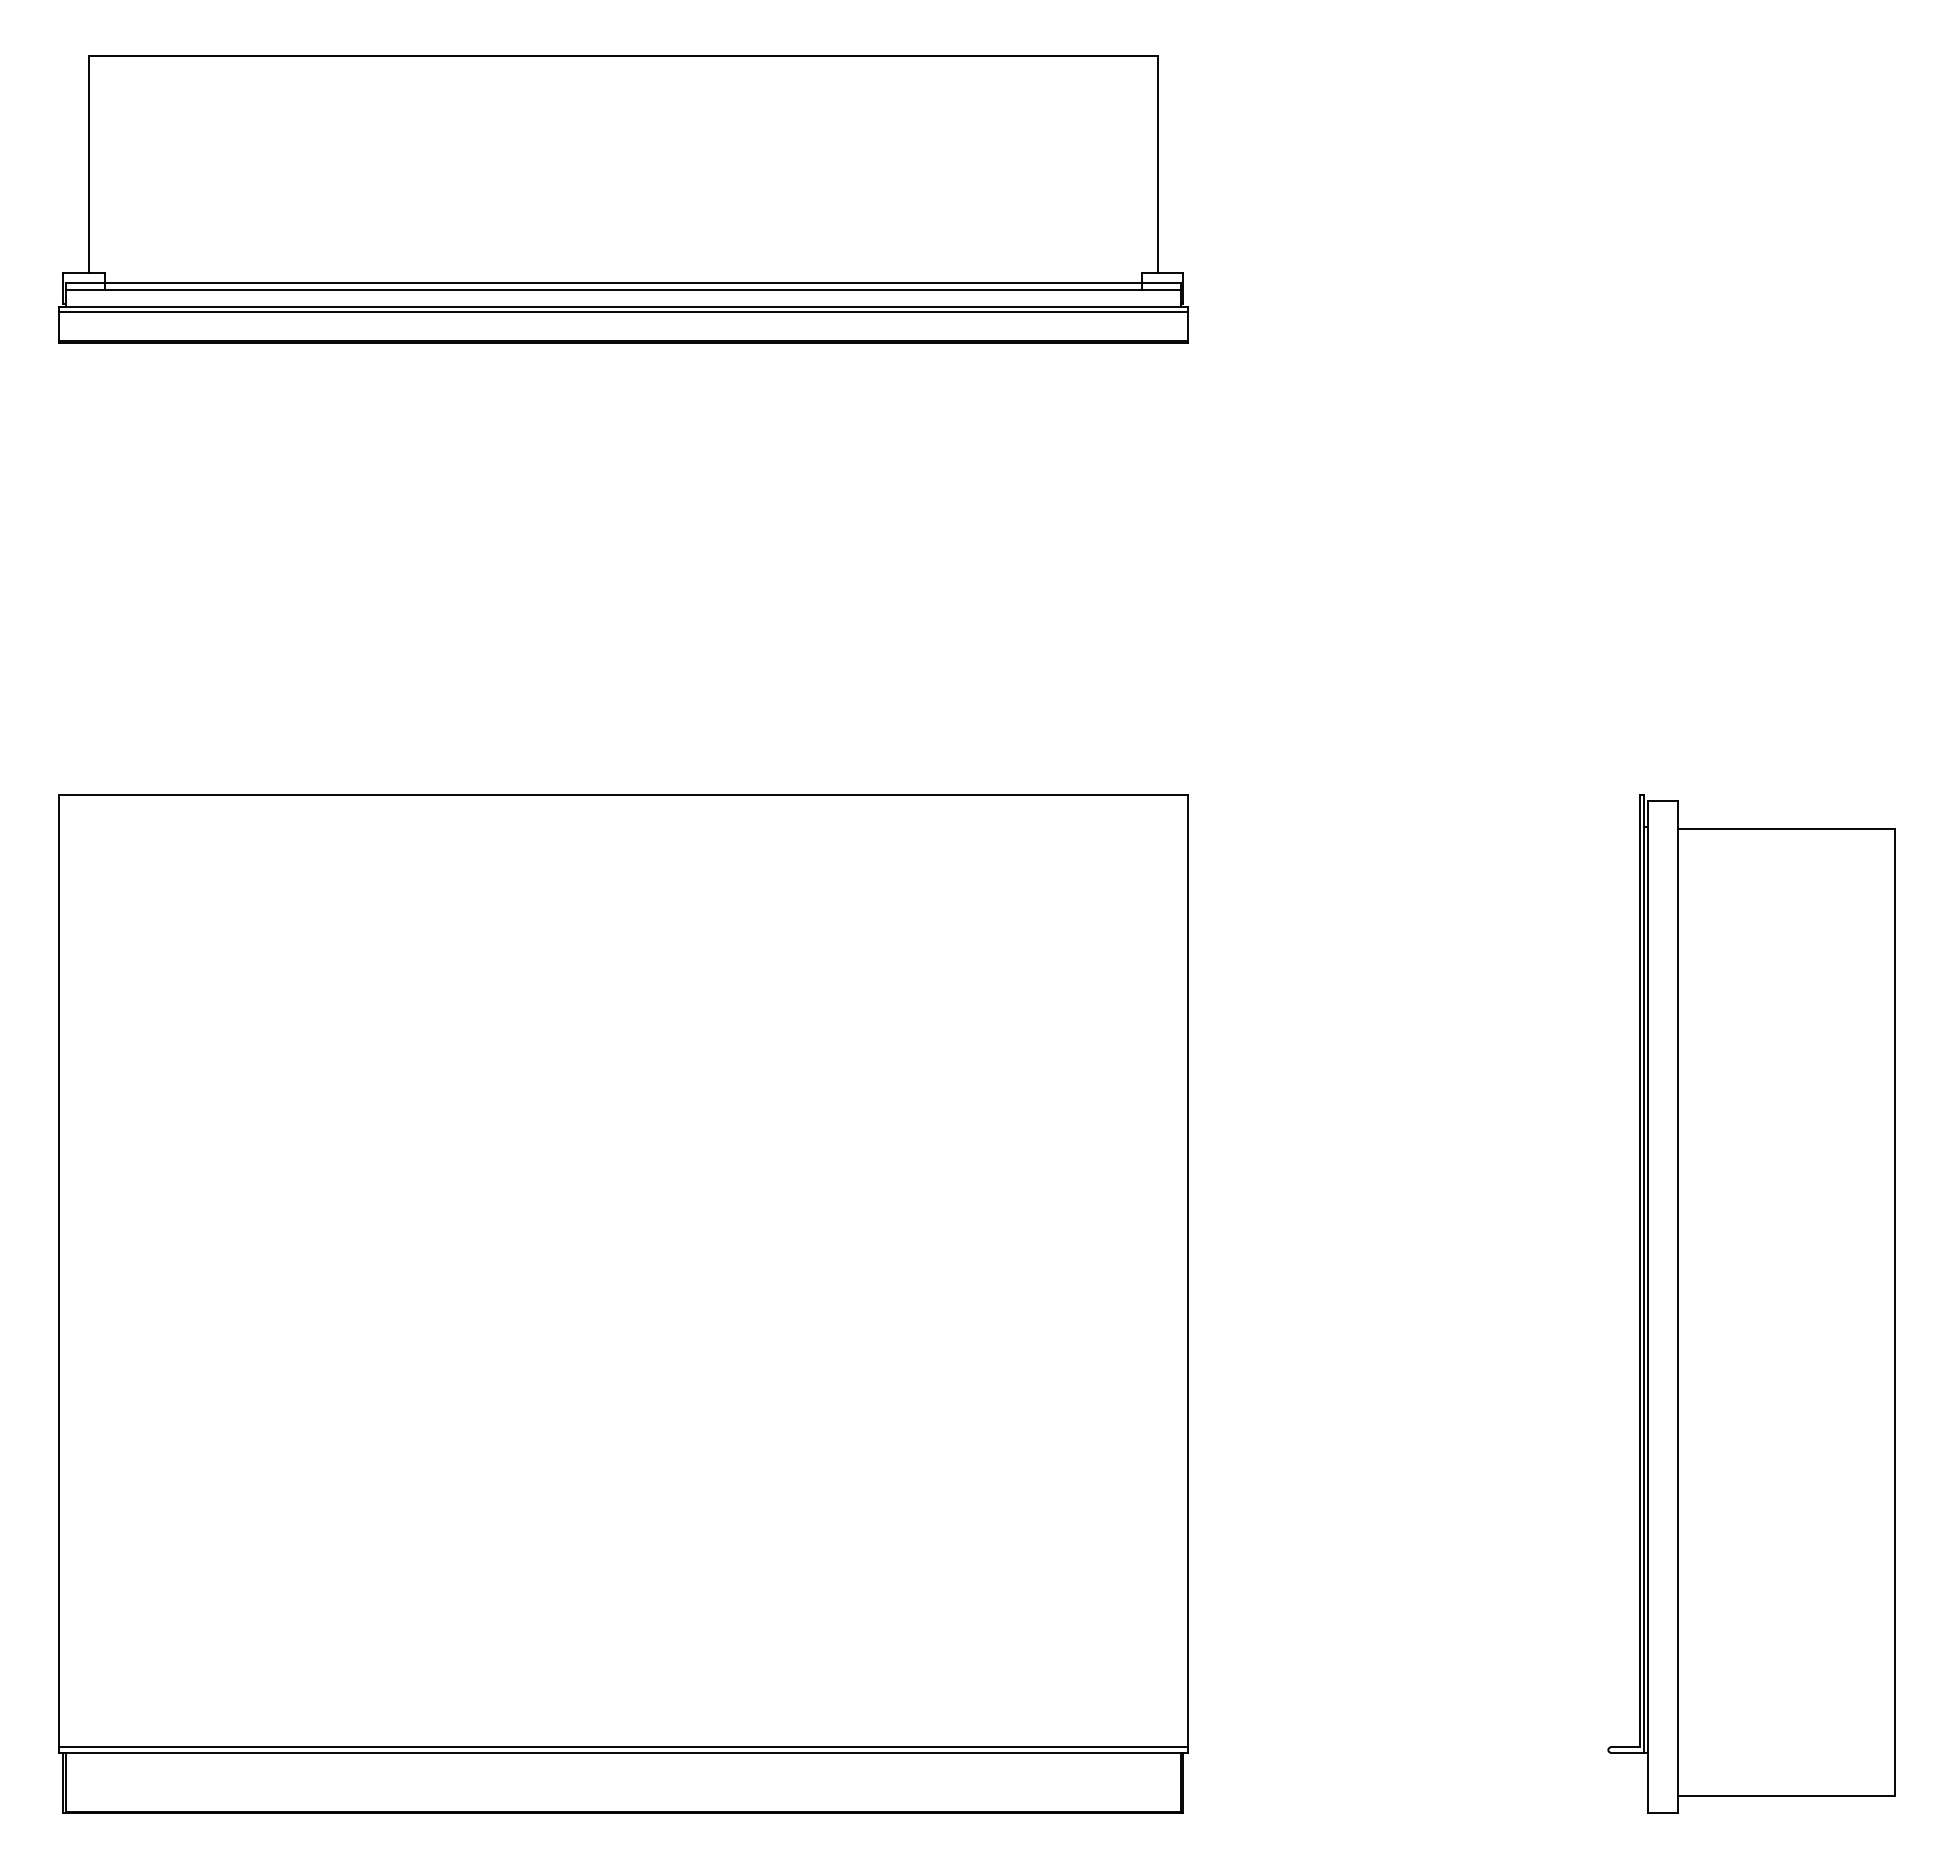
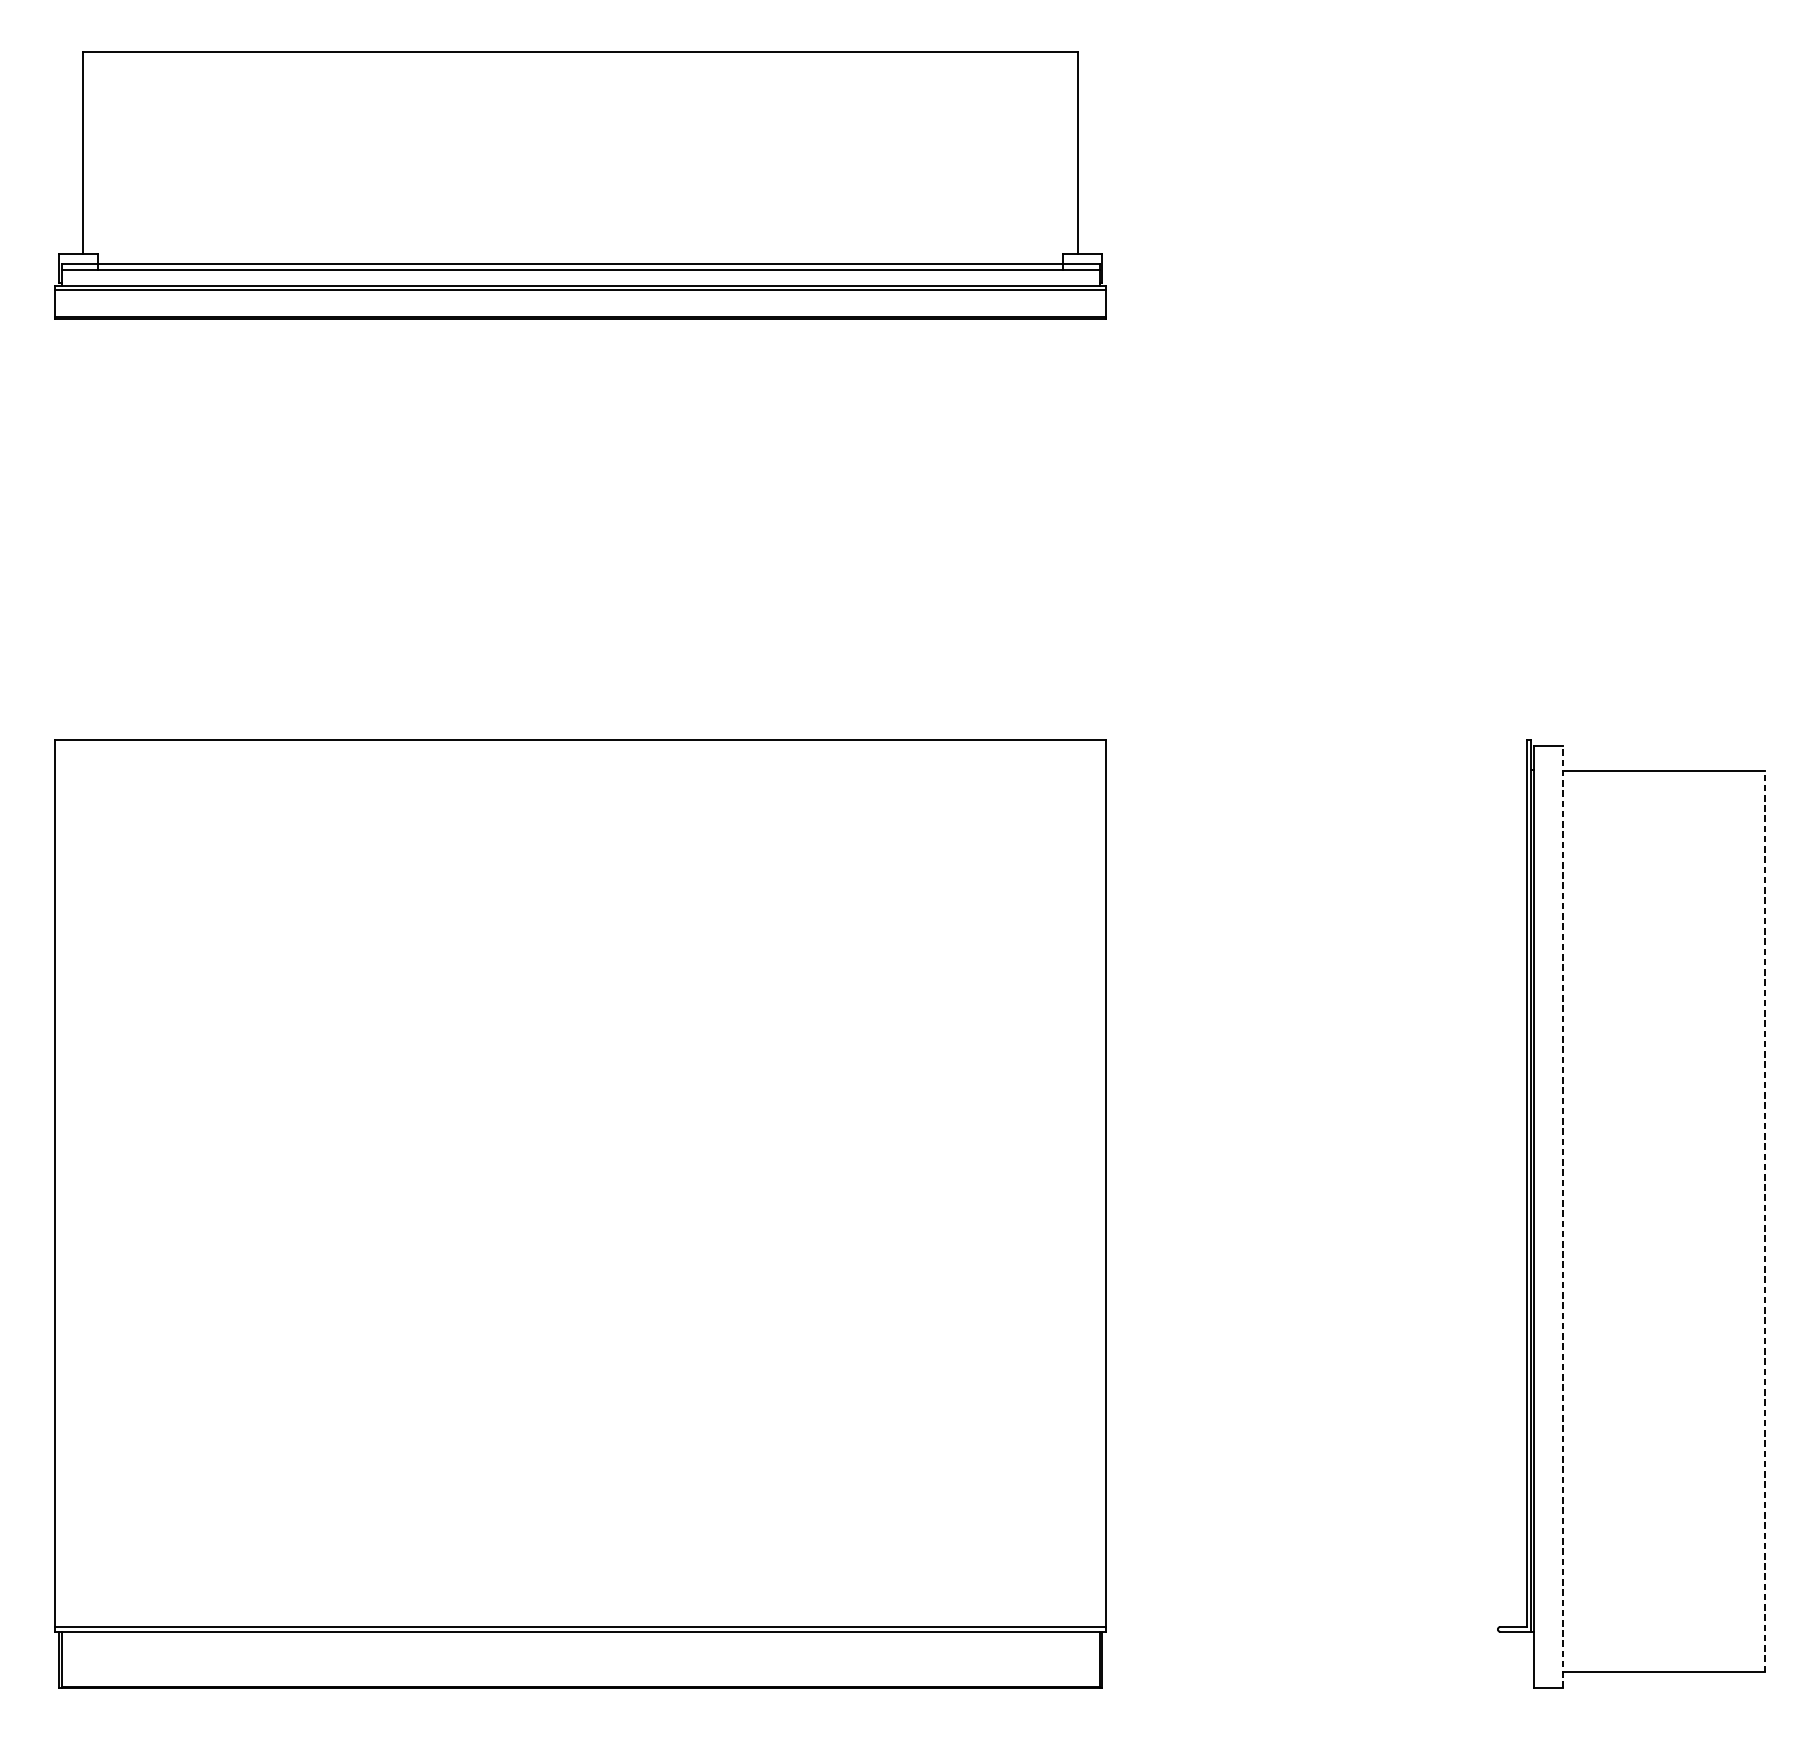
line: (1678, 1307) -> (1563, 1217), solid -> dashed
line: (1895, 1312) -> (1765, 1221), solid -> dashed

